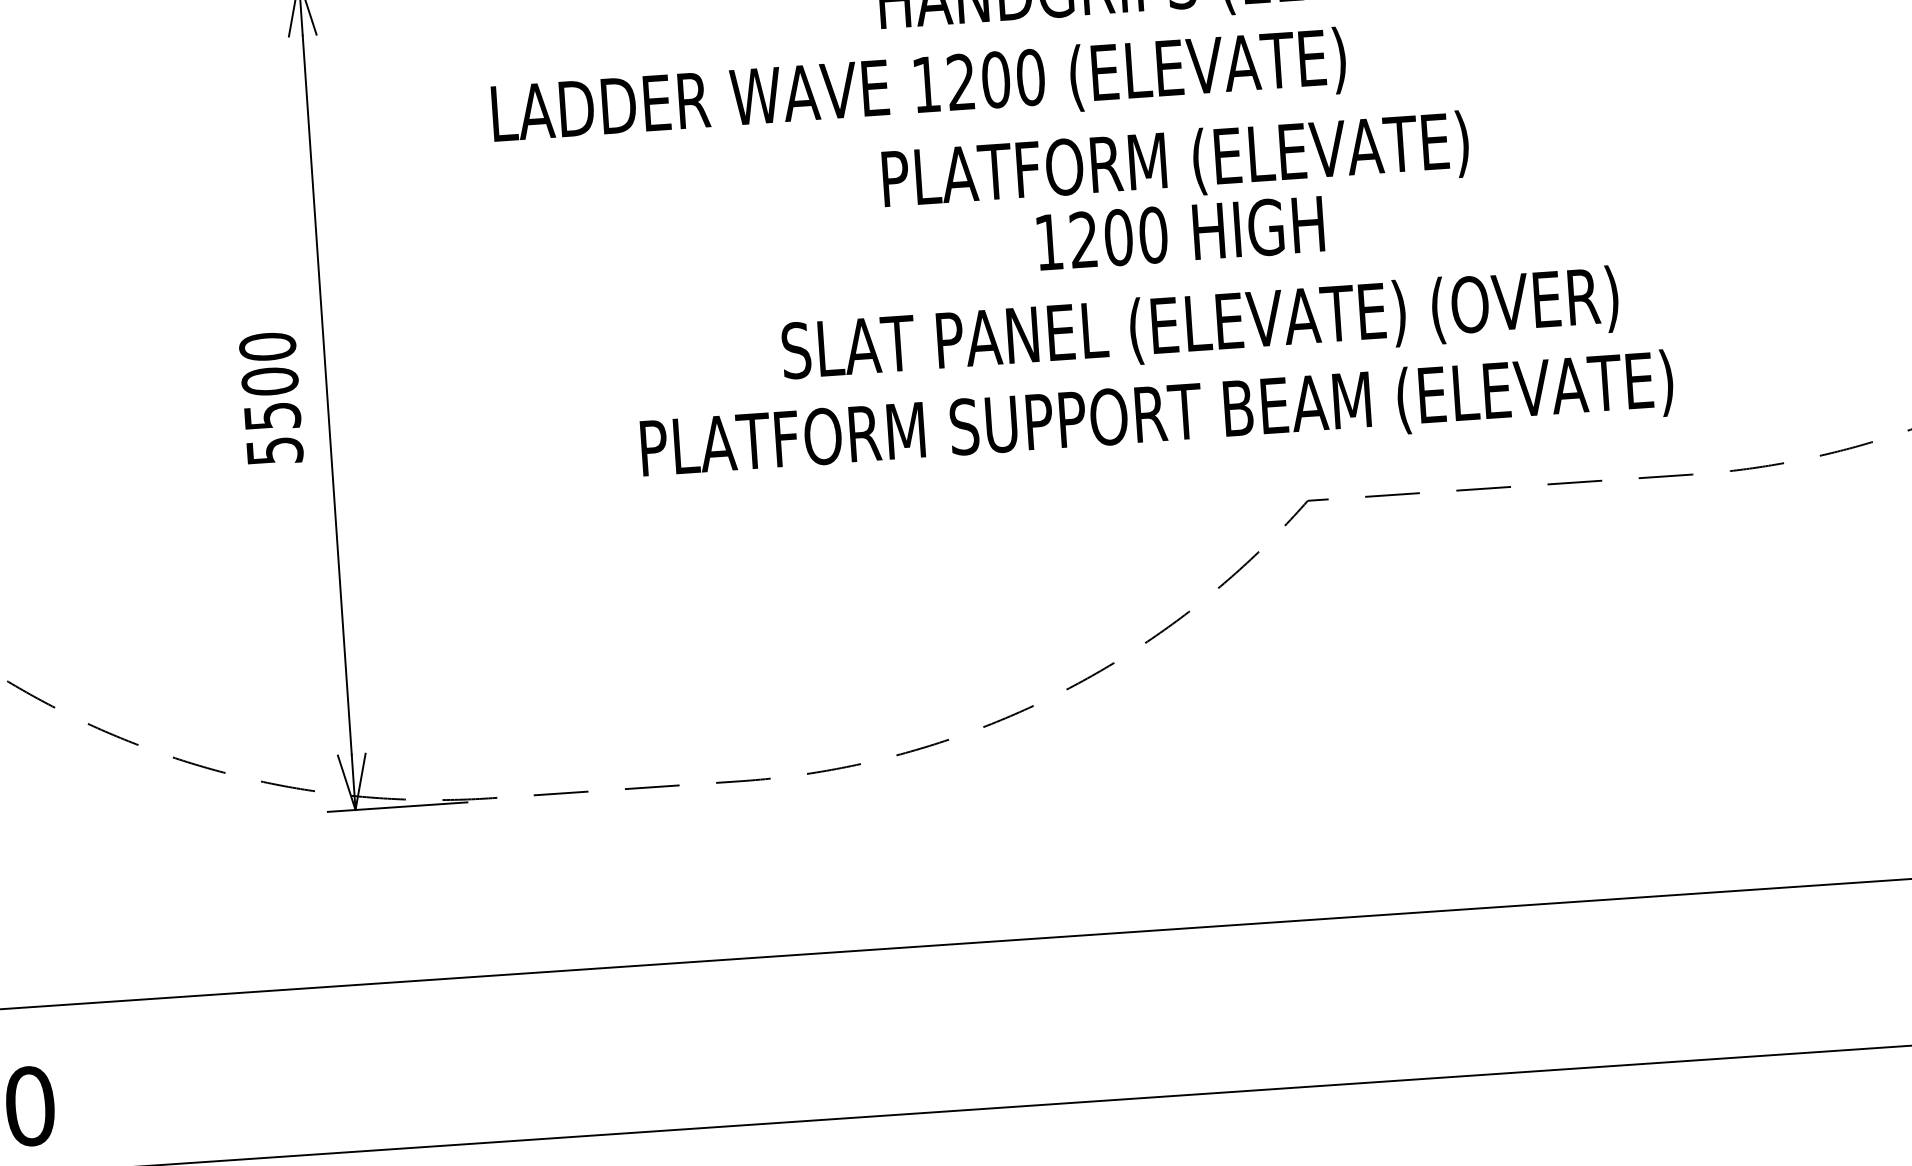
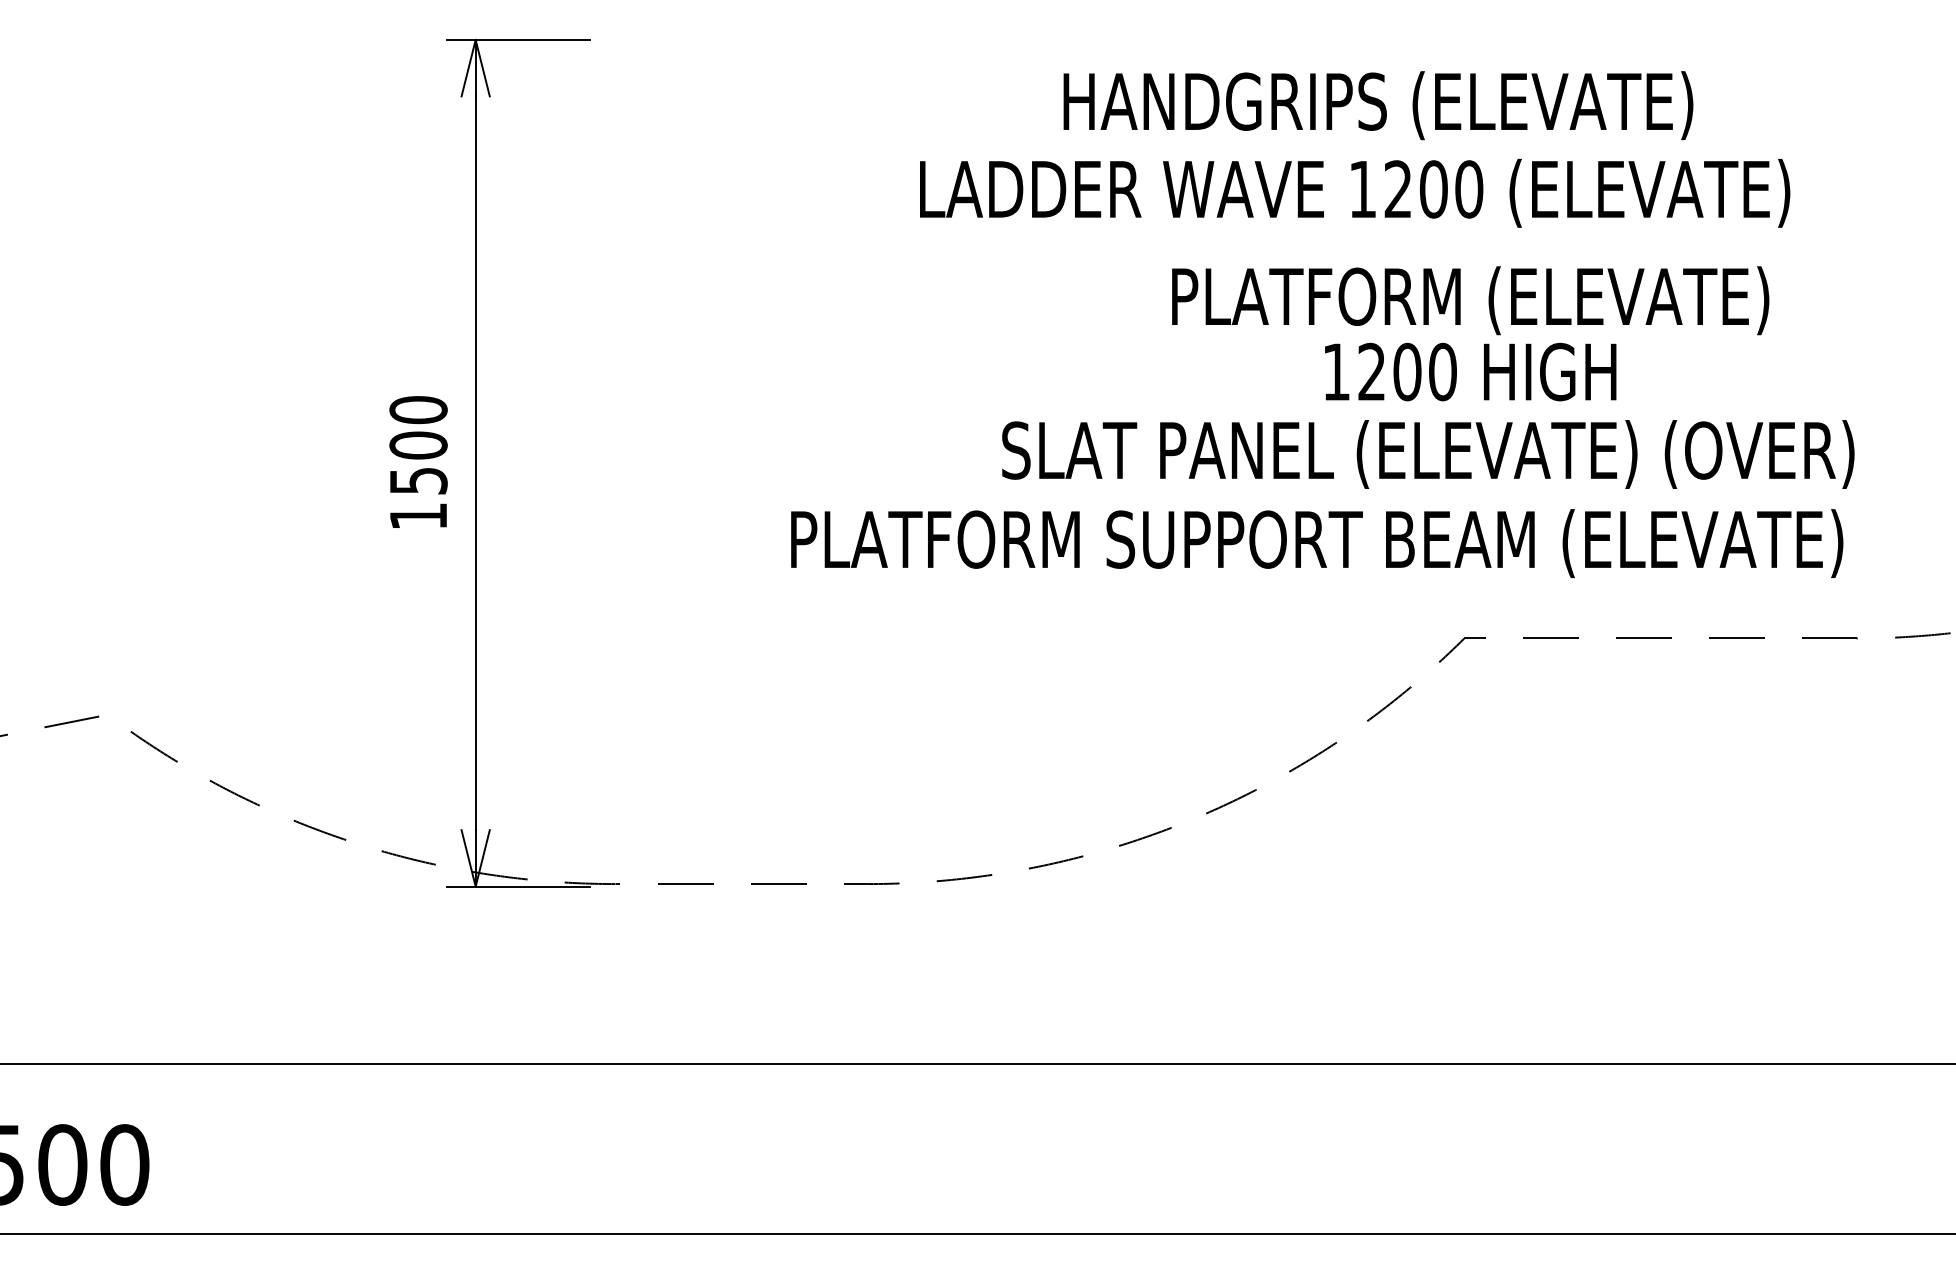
text: (919, 89) -> (1355, 193), moved
text: (1177, 195) -> (1470, 333), moved
text: (1200, 326) -> (1428, 454), moved
text: (274, 451) -> (418, 516), 5500 -> 1500

